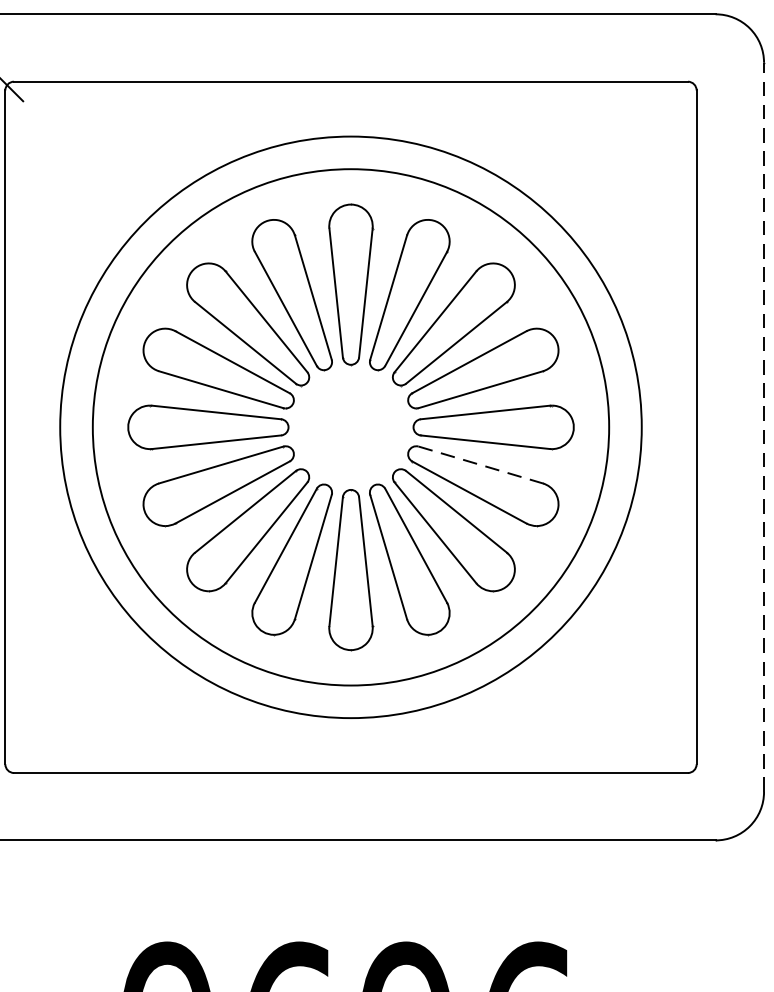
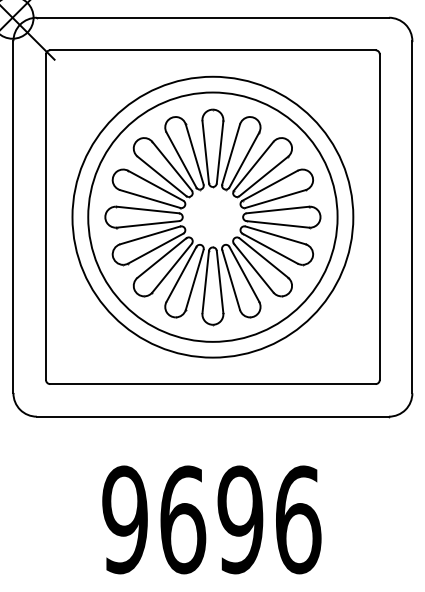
line: (764, 425) -> (412, 216), dashed -> solid
line: (482, 465) -> (276, 235), dashed -> solid

